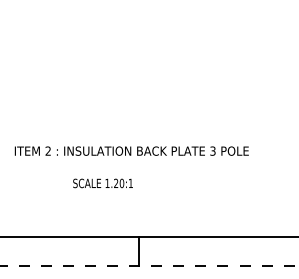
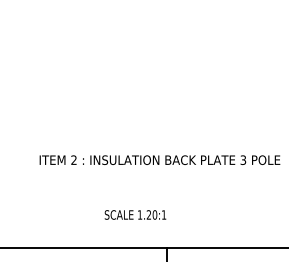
text: (102, 183) -> (134, 215), moved

